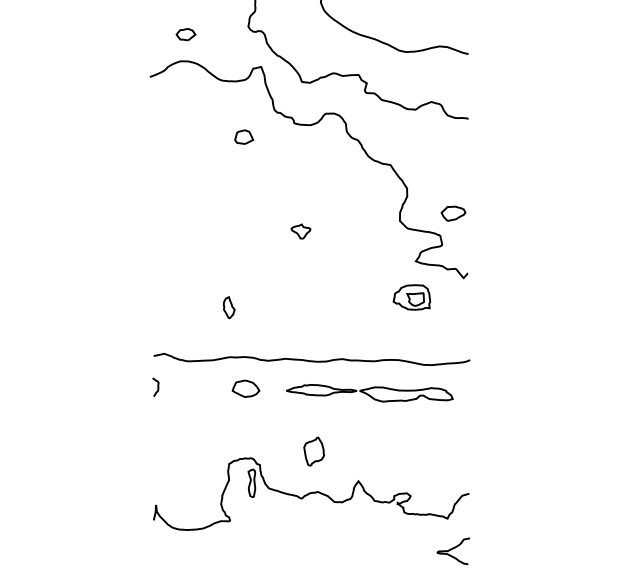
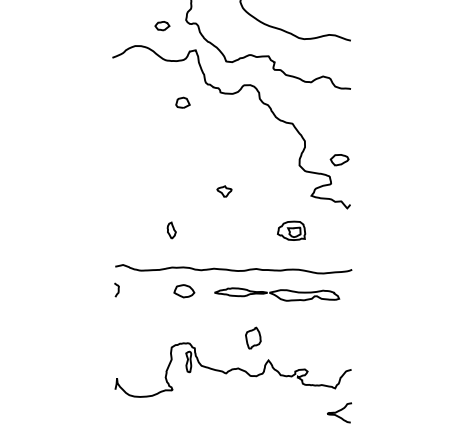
part: (186, 35) -> (162, 26), moved
part: (300, 231) -> (224, 191), moved
part: (411, 297) -> (291, 230), moved
part: (314, 450) -> (253, 337), moved

